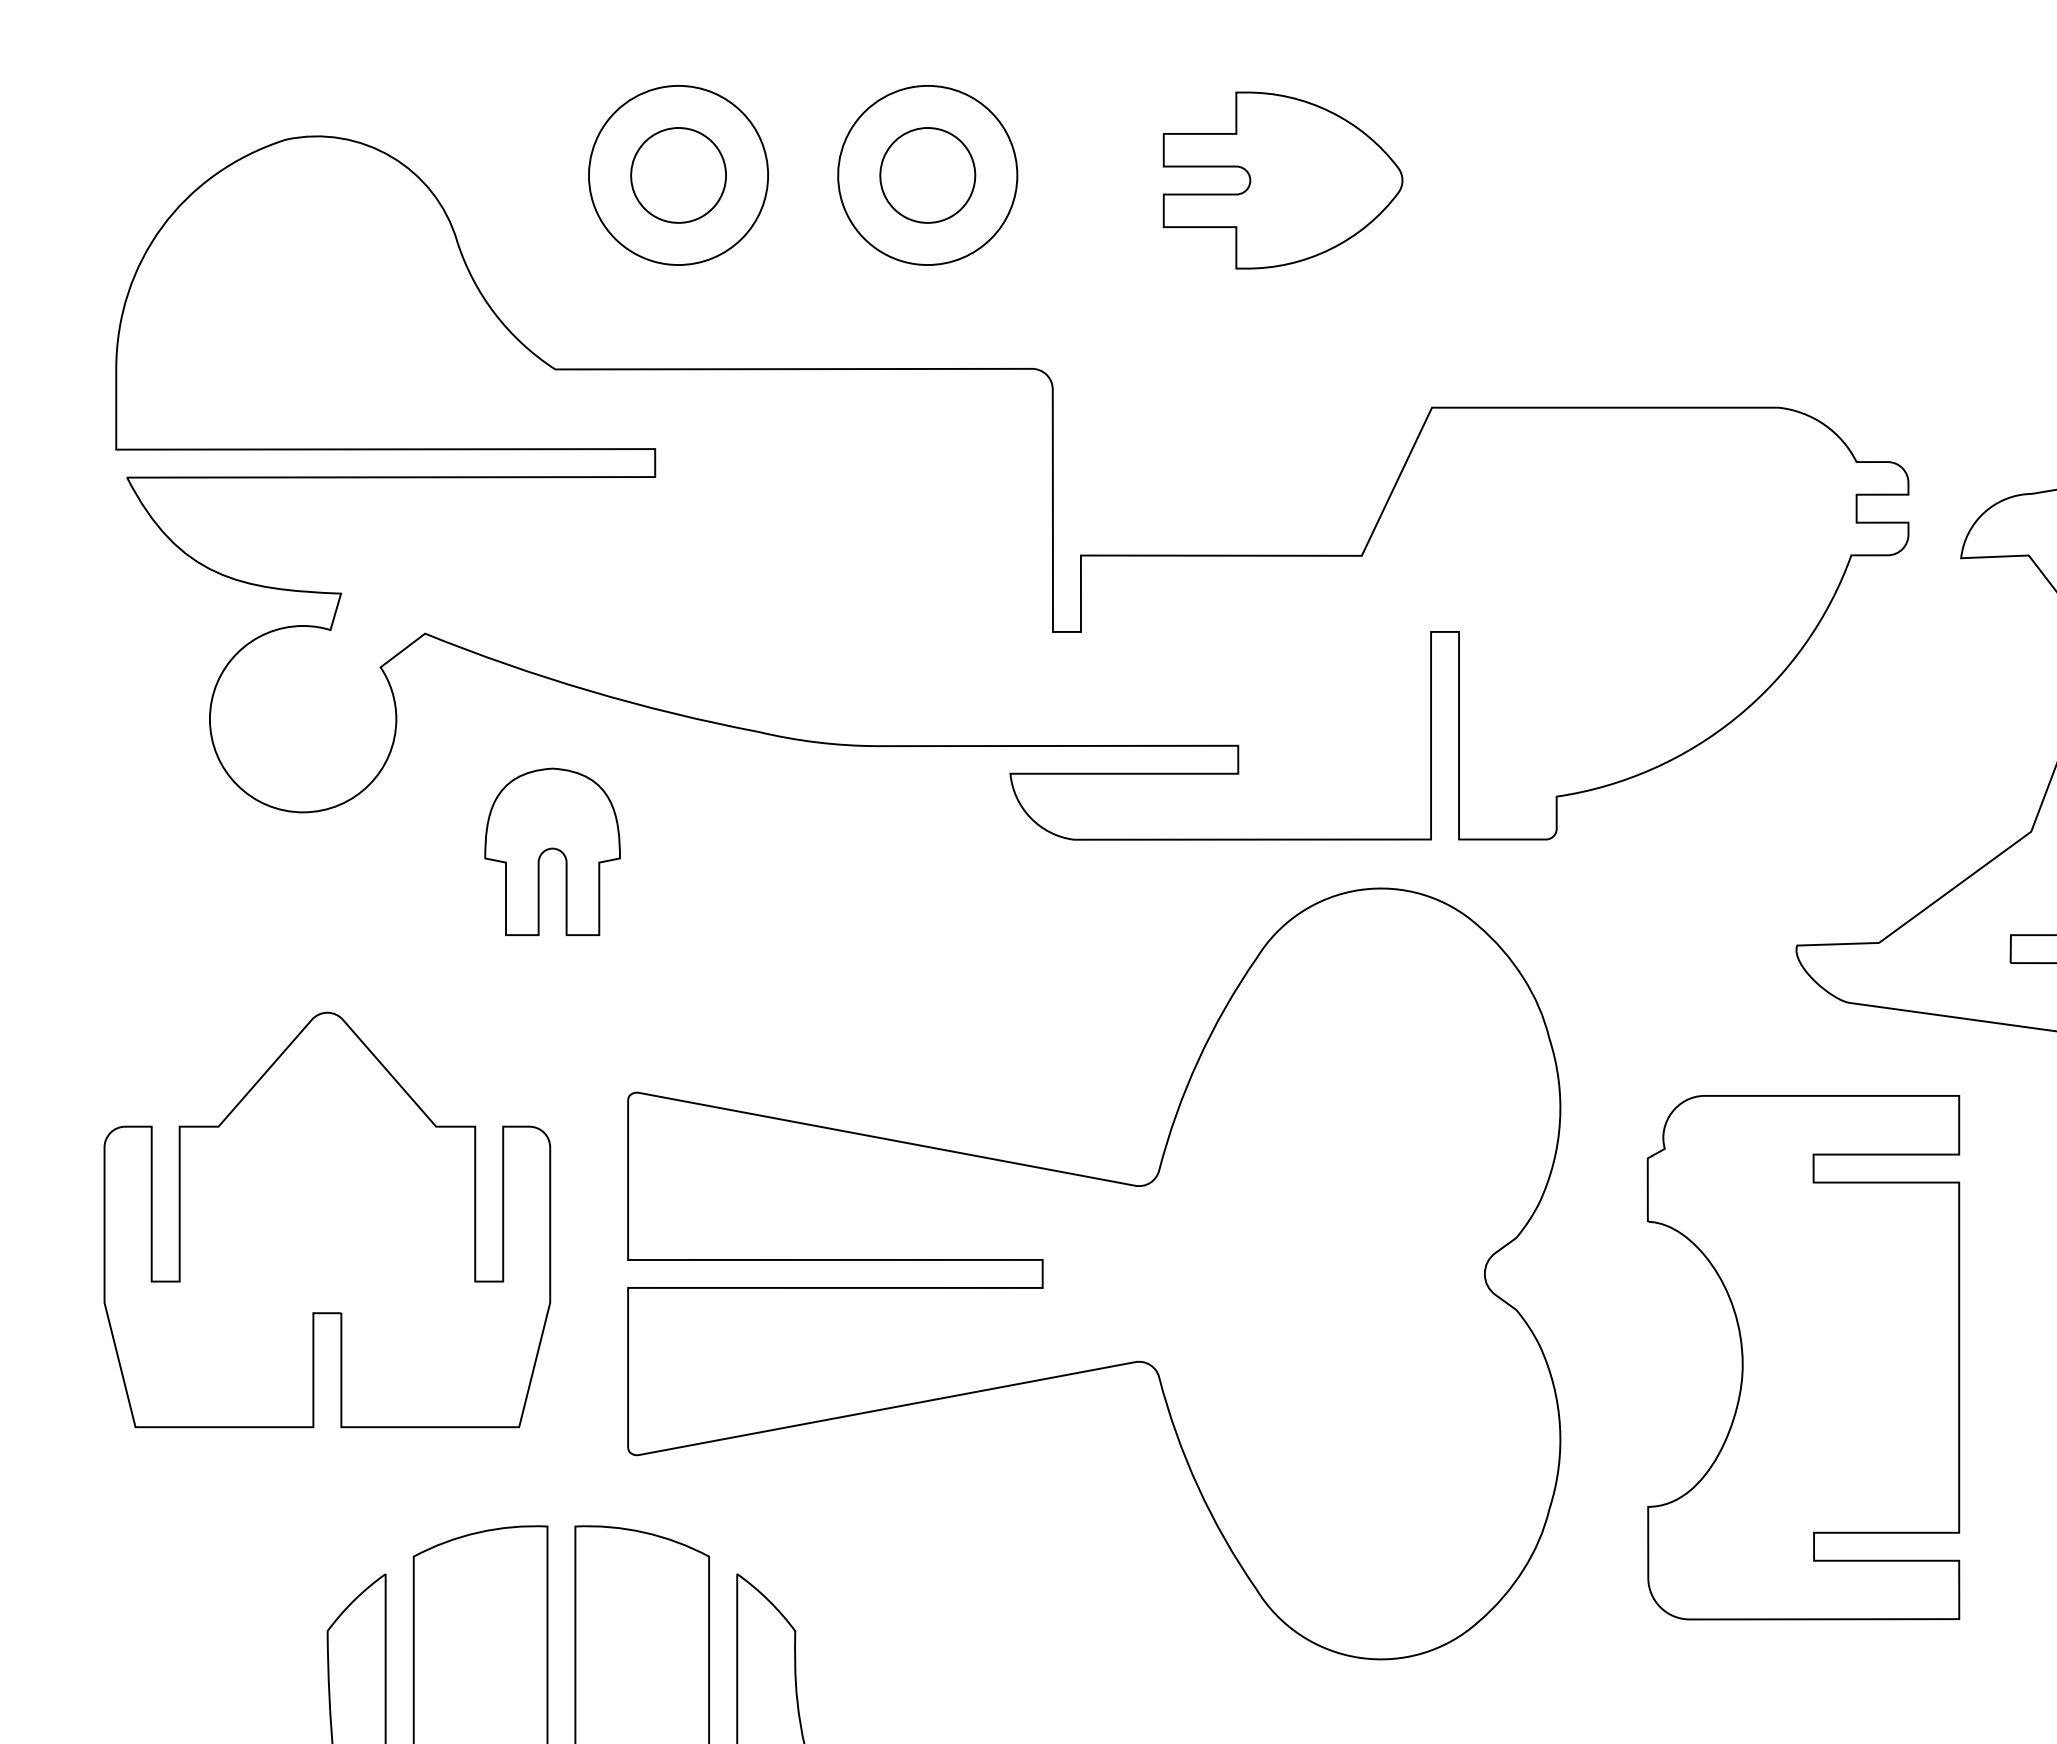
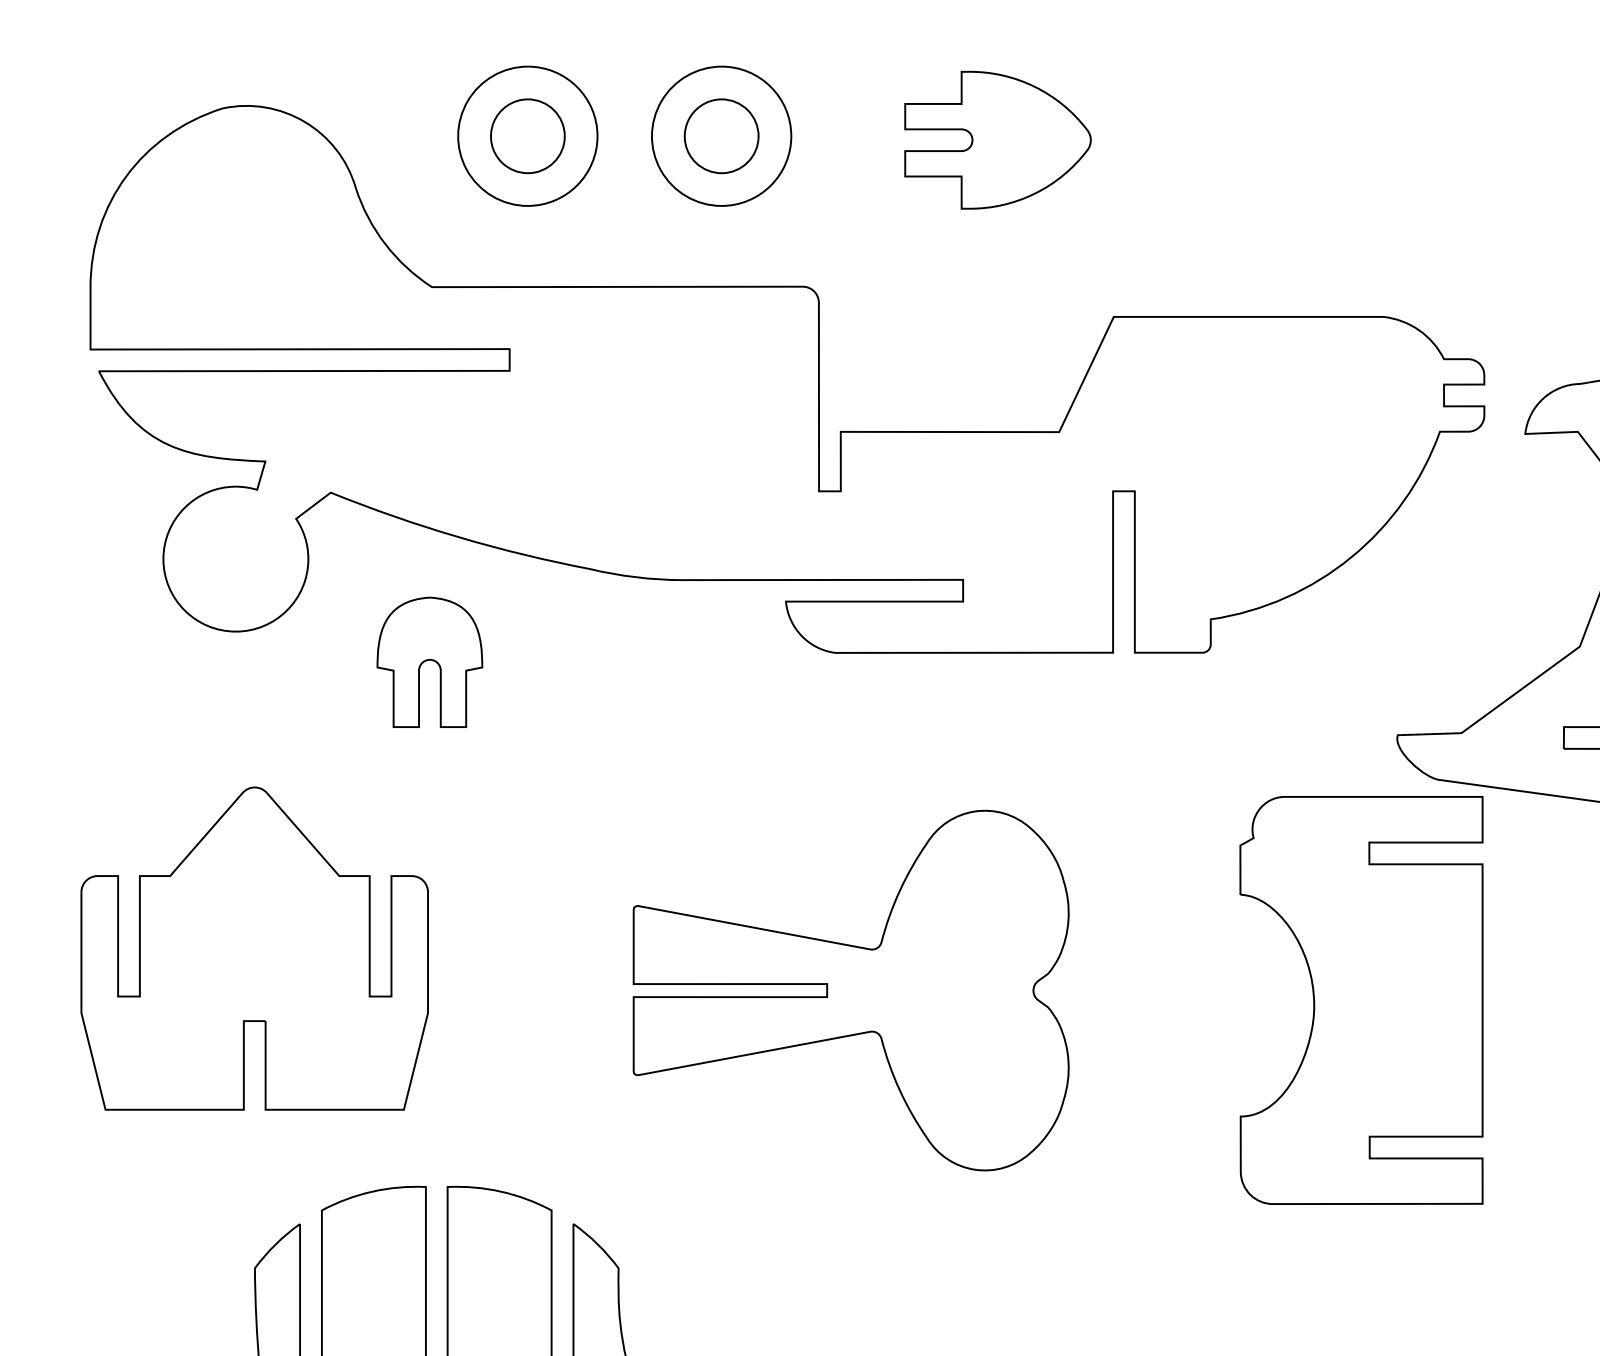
part: (1094, 1273) -> (851, 990), size x0.6
part: (1803, 1357) -> (1361, 1000), moved

